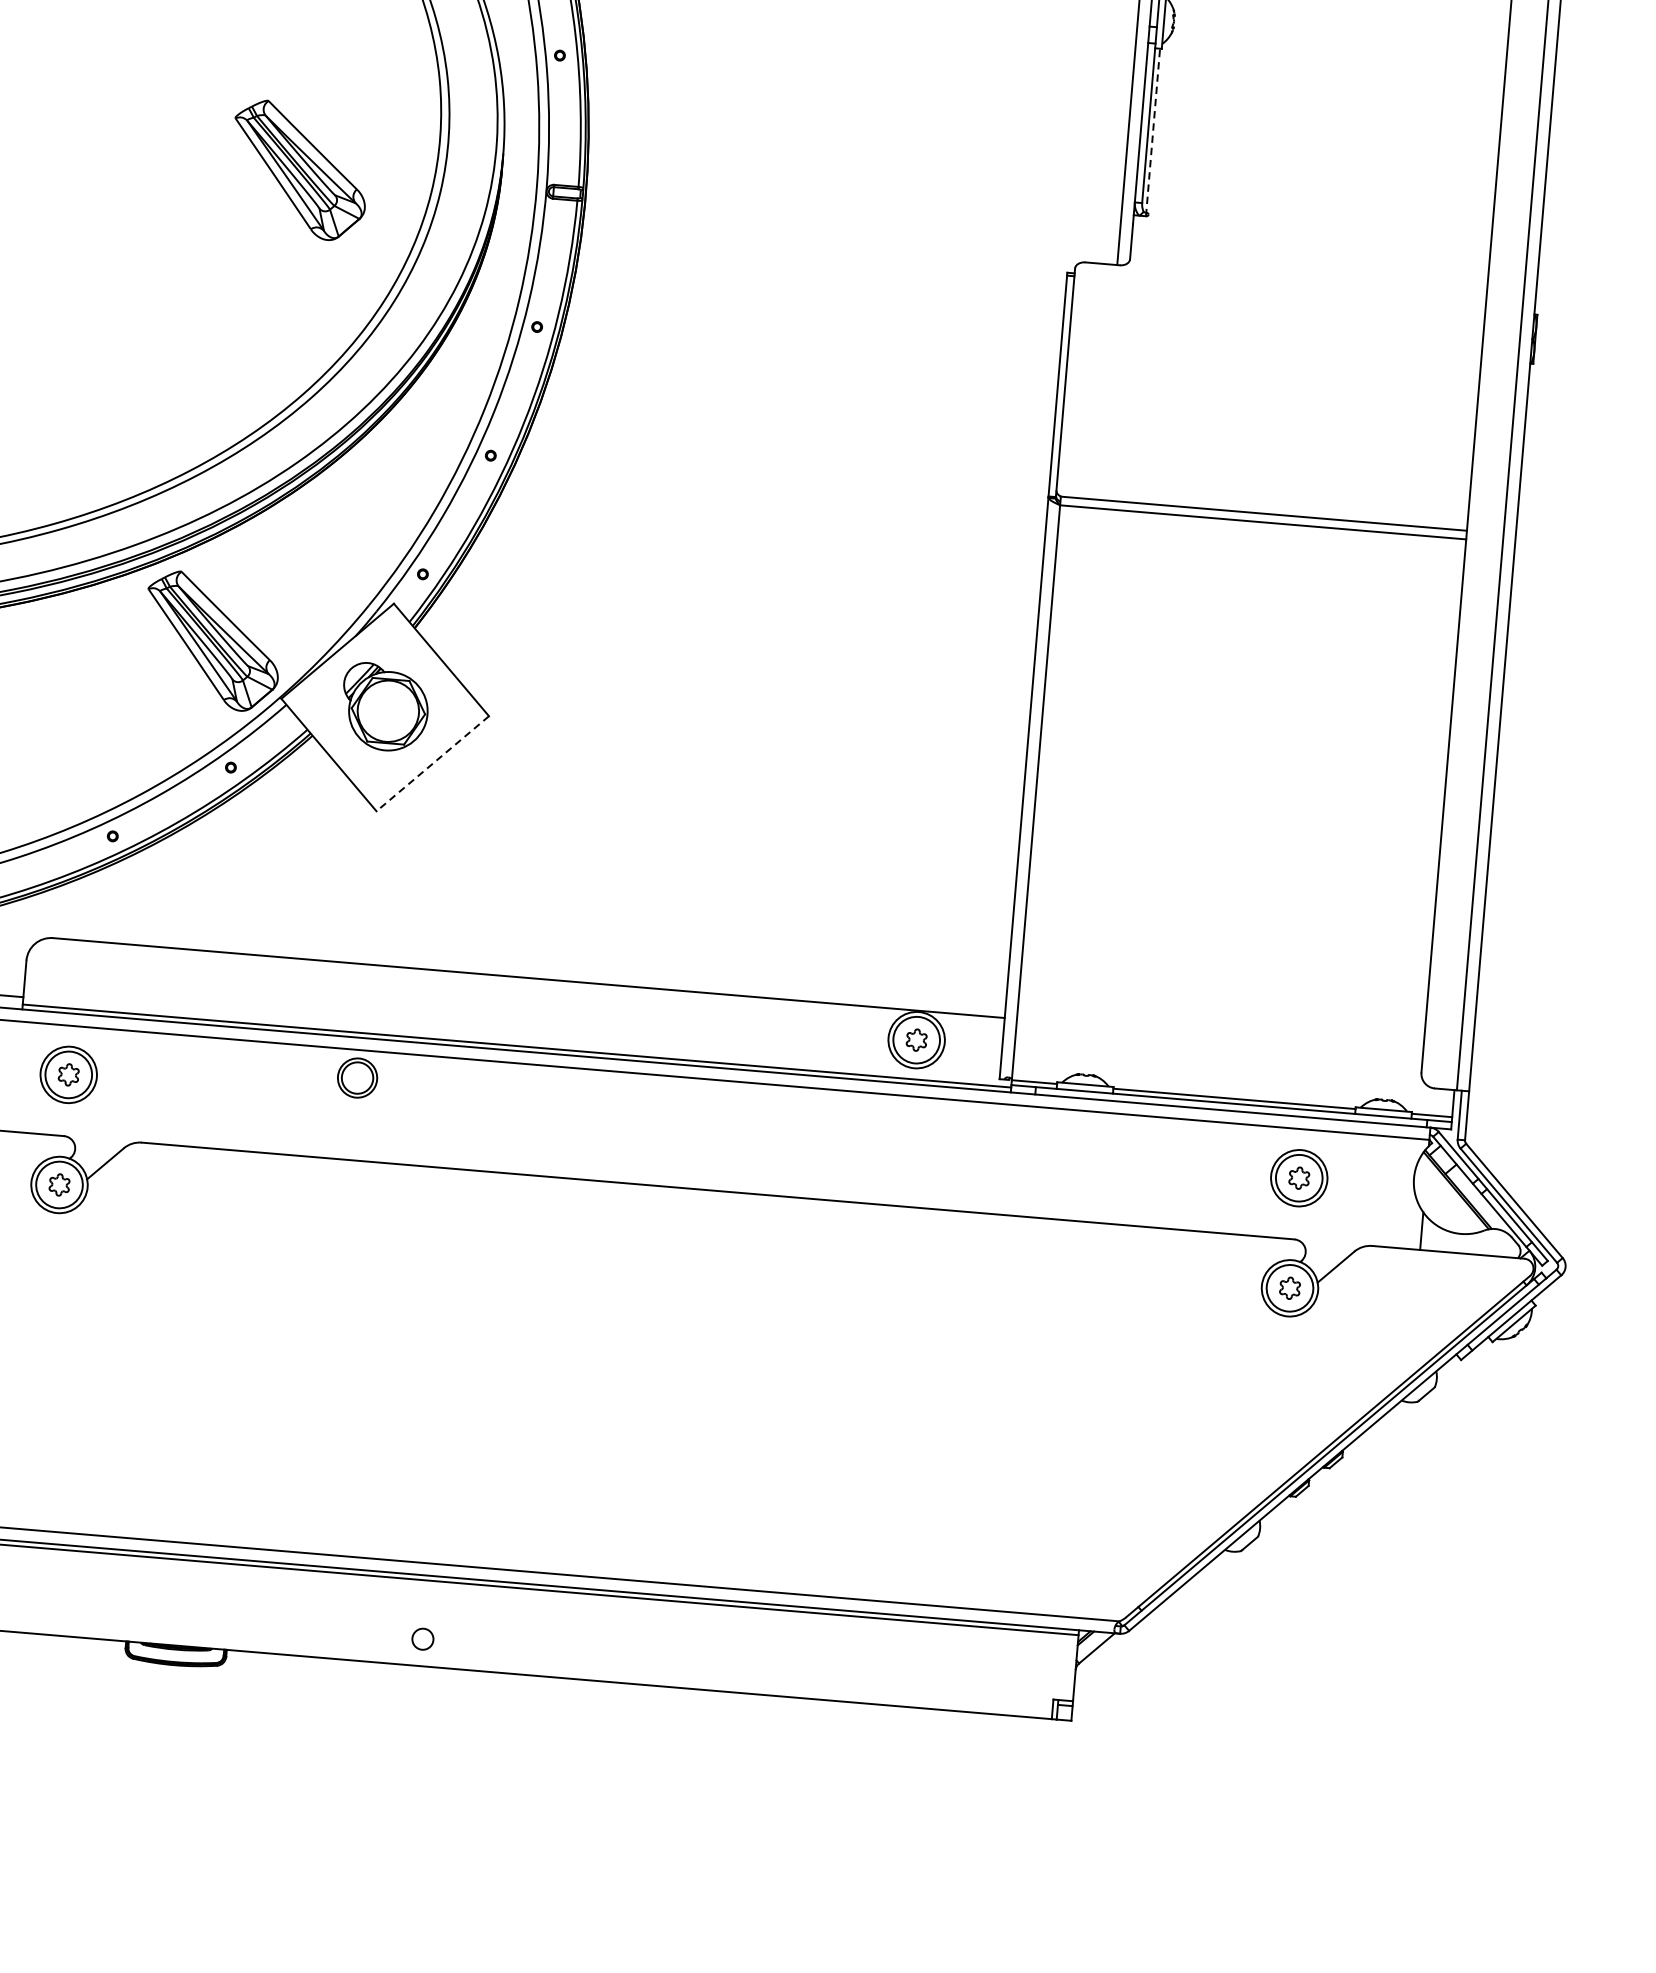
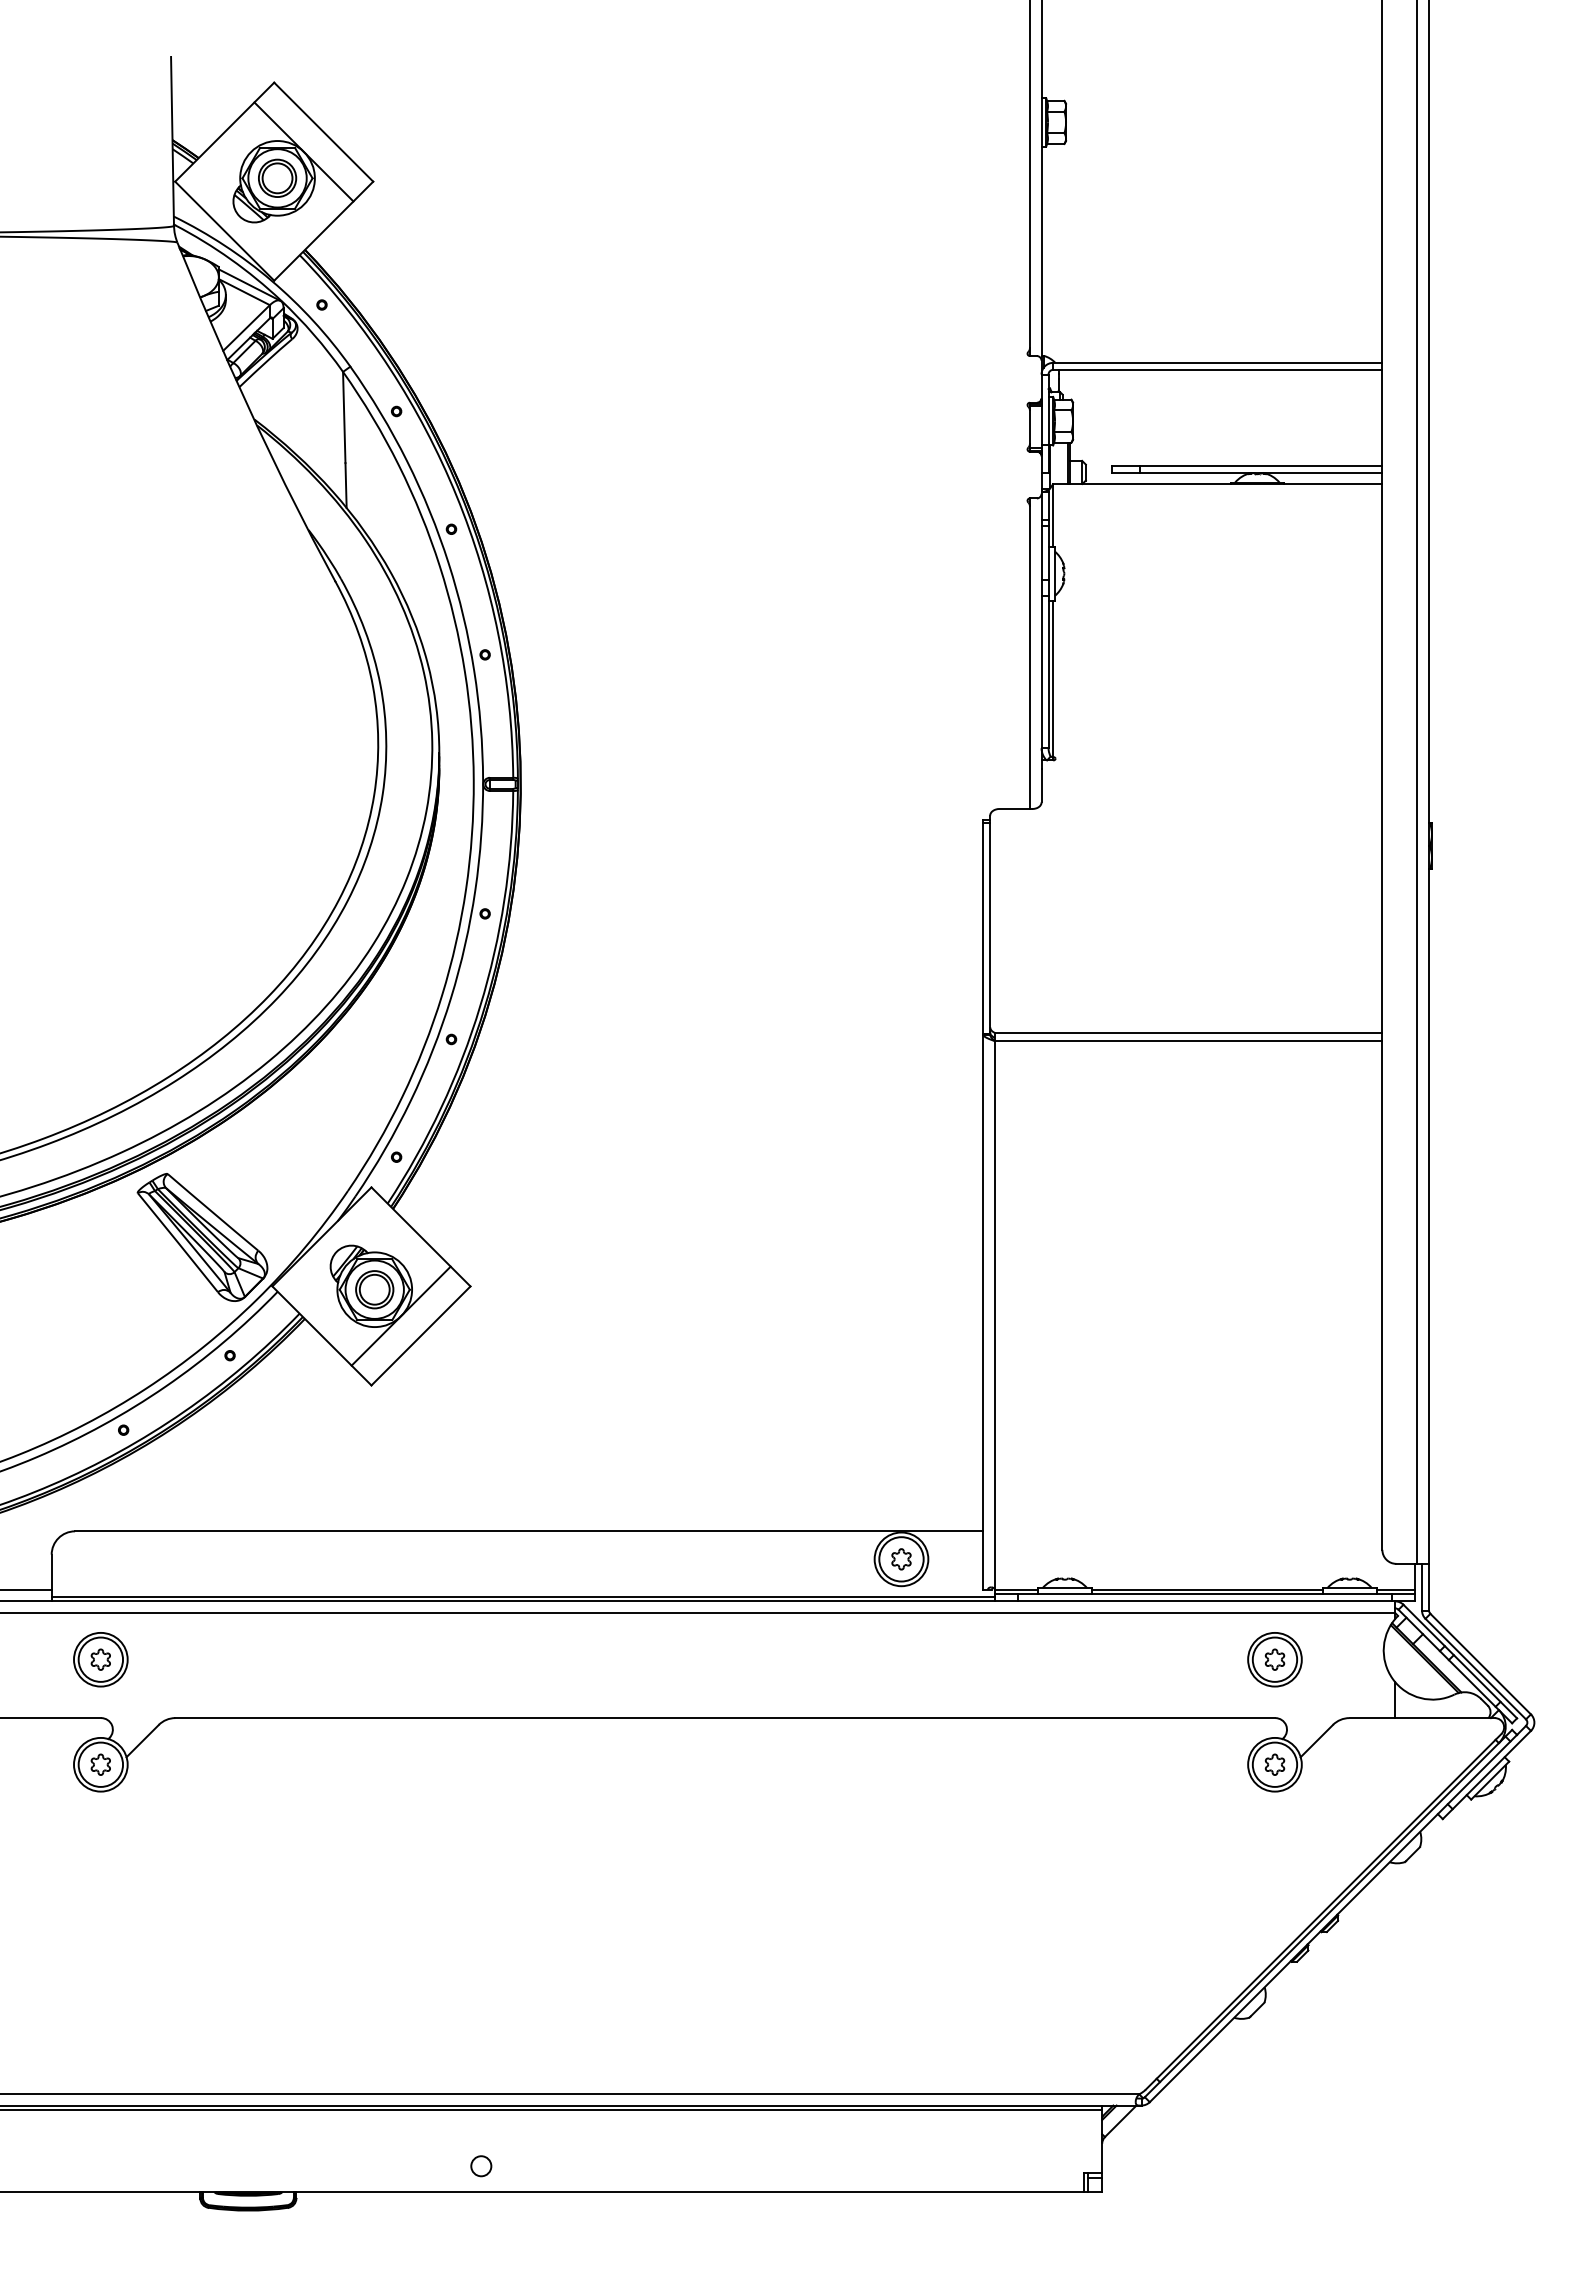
line: (1153, 132) -> (1053, 680), dashed -> solid
part: (299, 170) -> (247, 784), removed
line: (413, 740) -> (400, 1315), added
line: (432, 764) -> (420, 1336), dashed -> solid
part: (357, 1077) -> (374, 1289), moved

